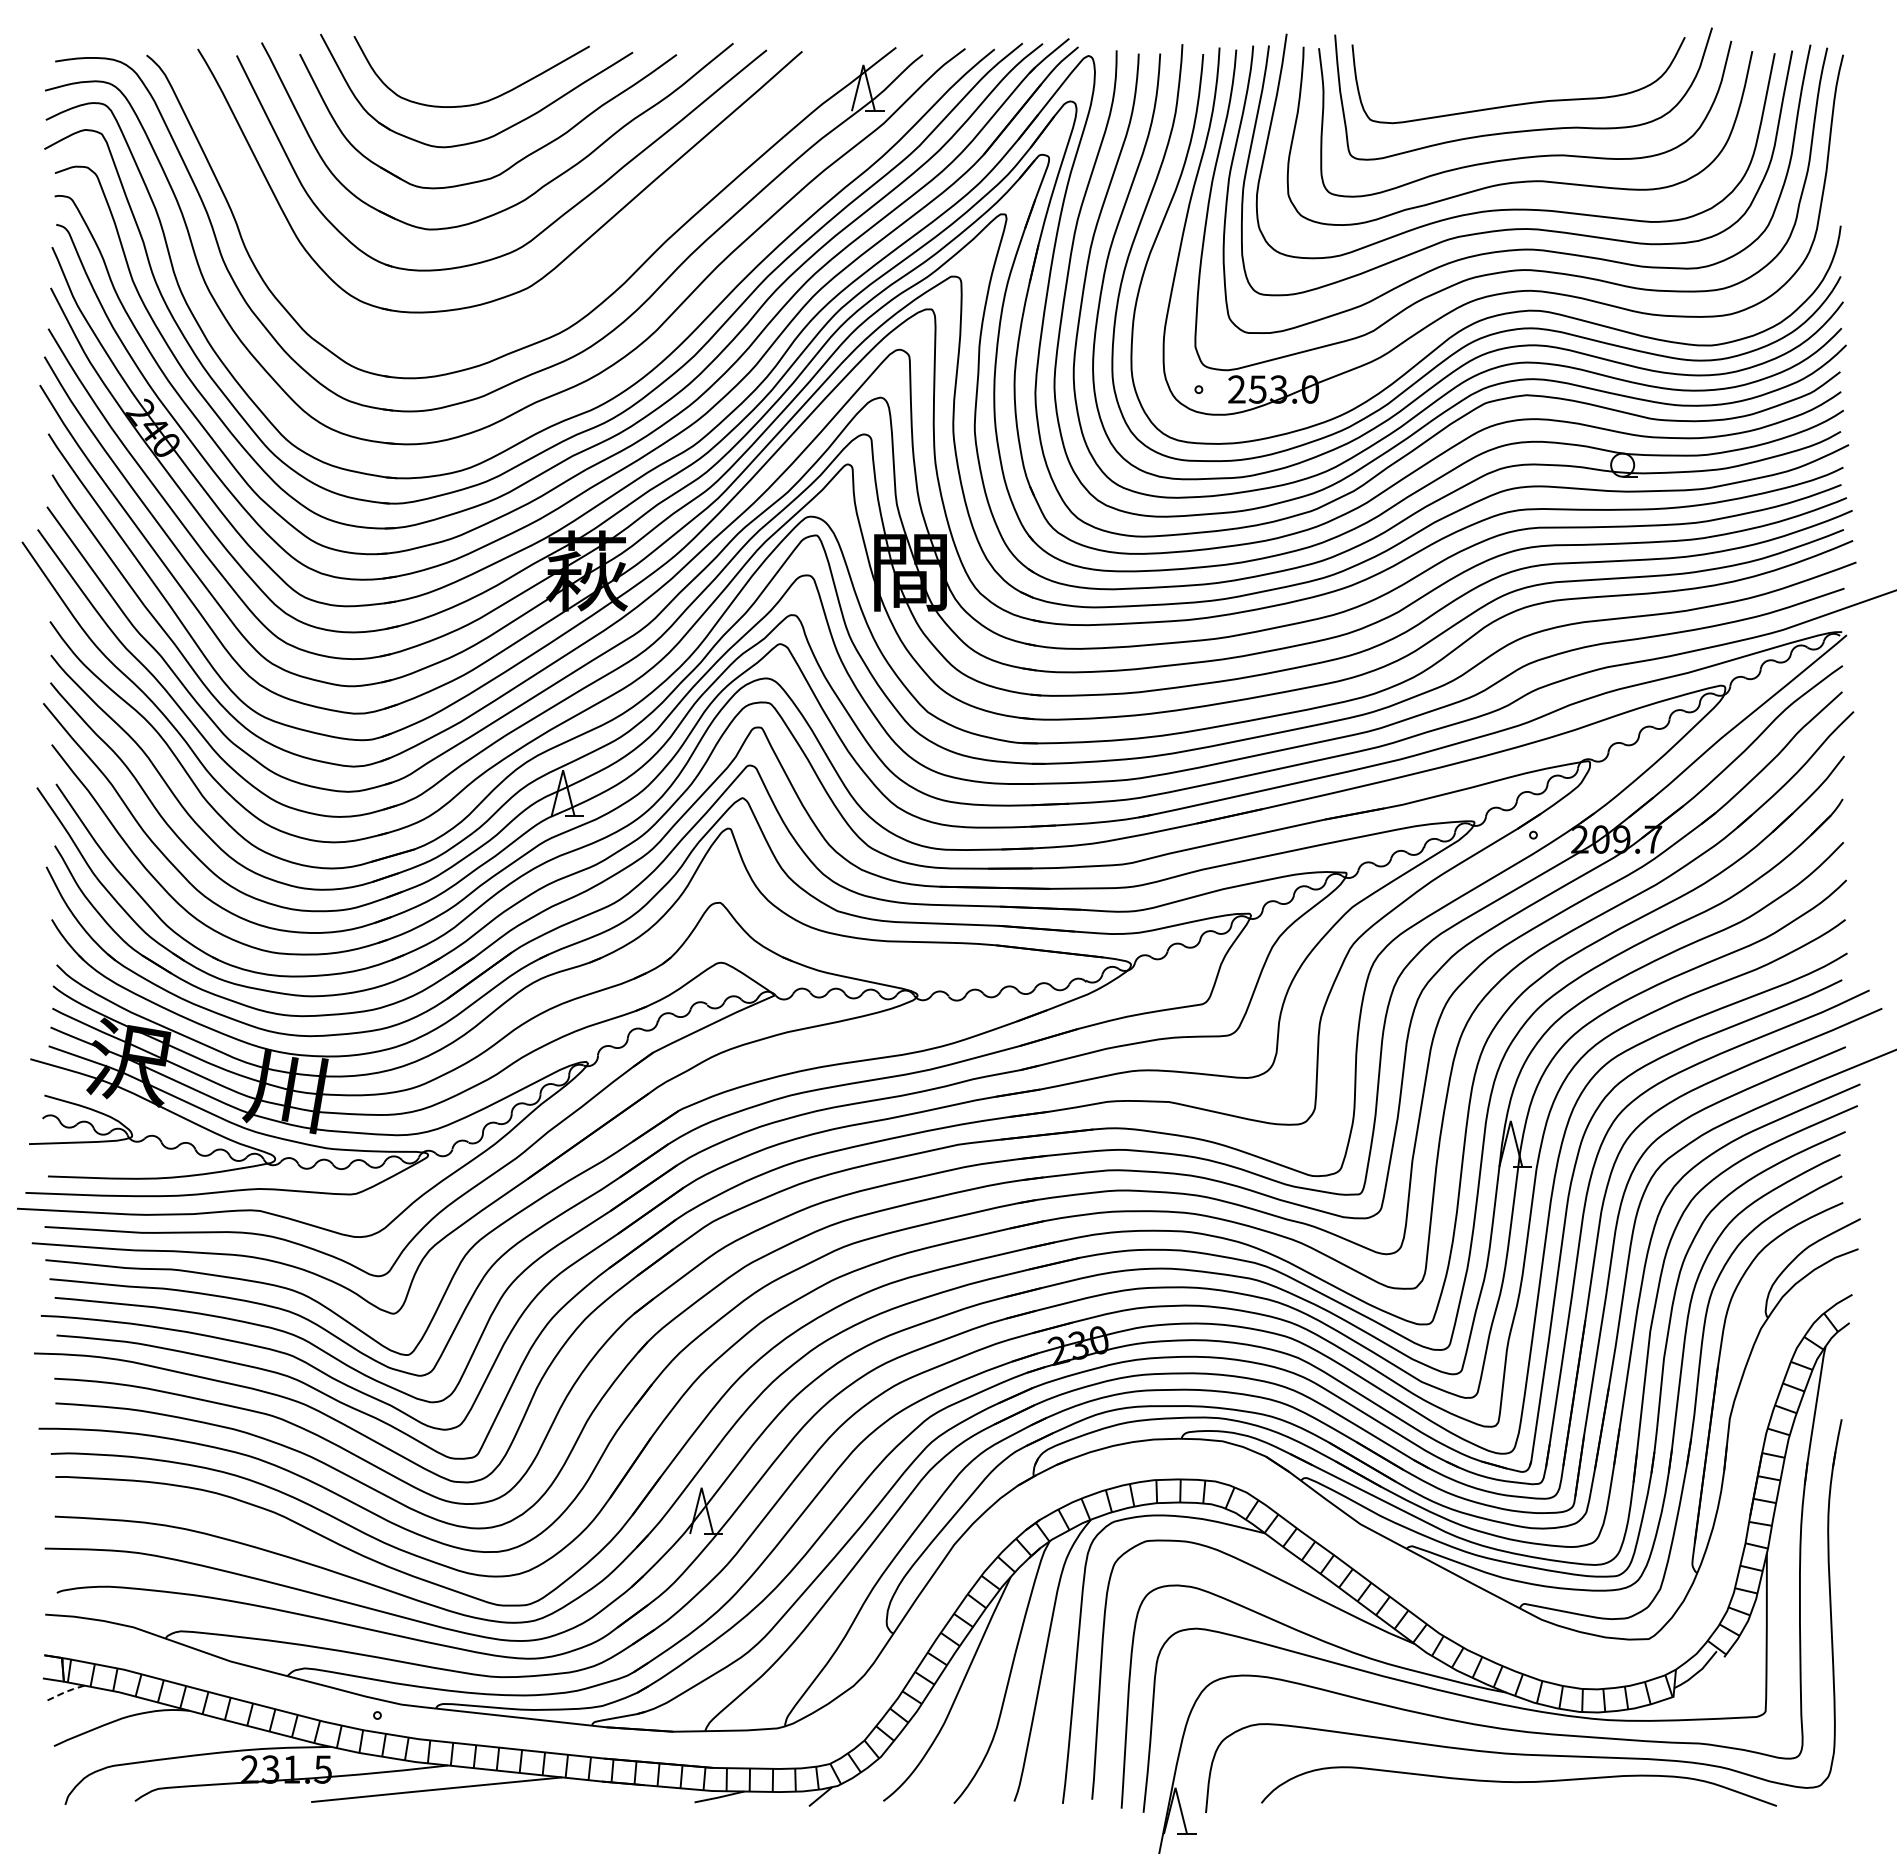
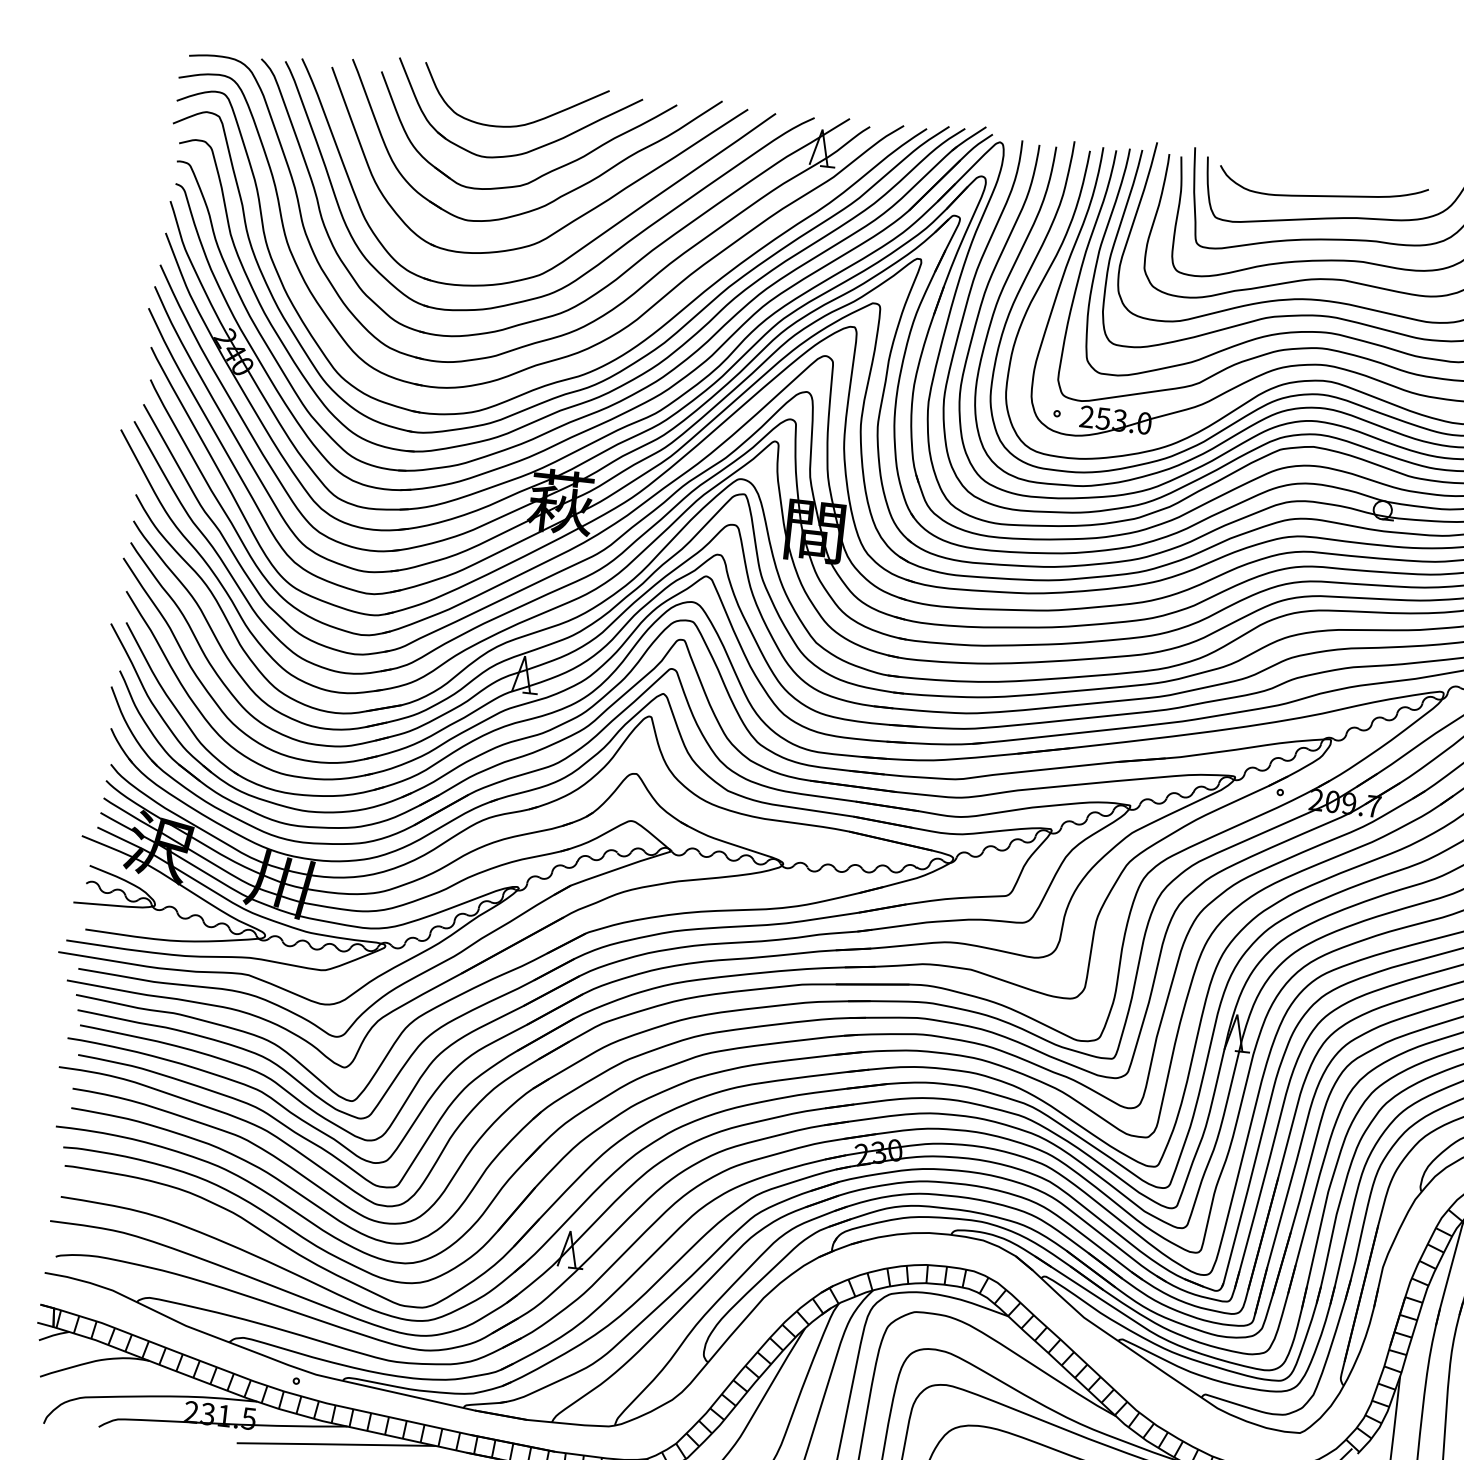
curve: (1506, 76) -> (1325, 195), added
part: (581, 281) -> (582, 274), added
line: (65, 1692) -> (53, 1335), dashed -> solid

